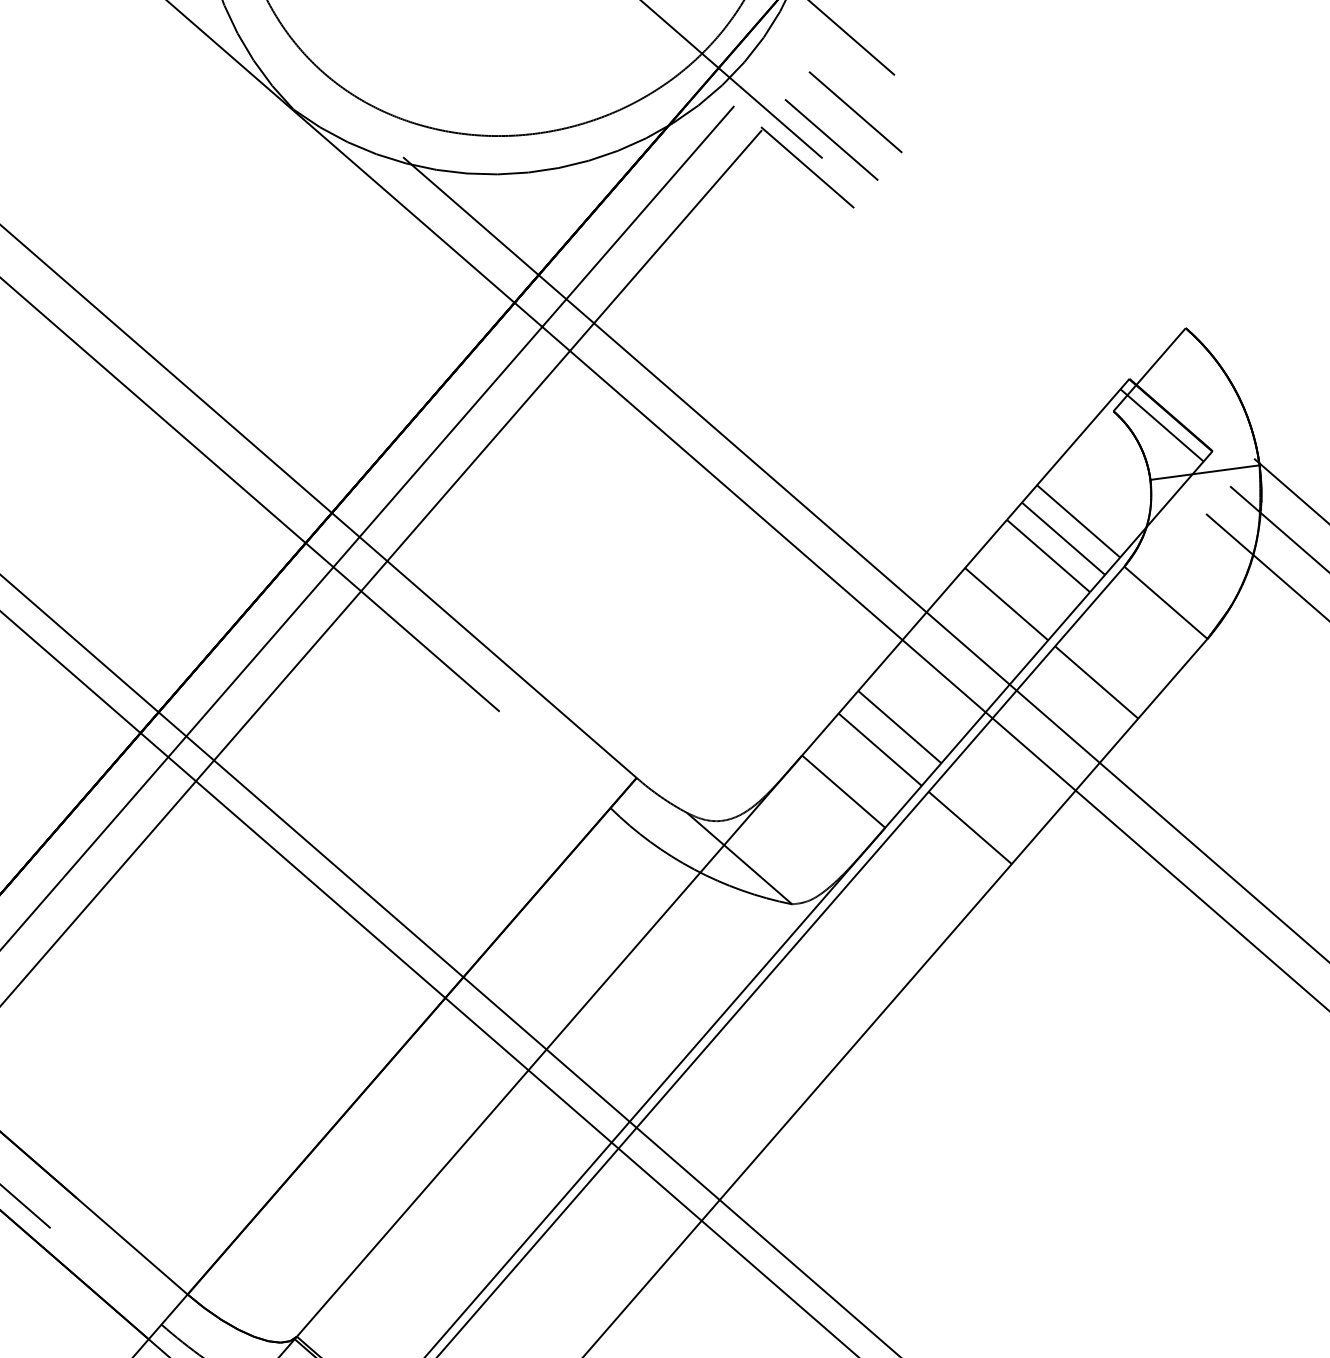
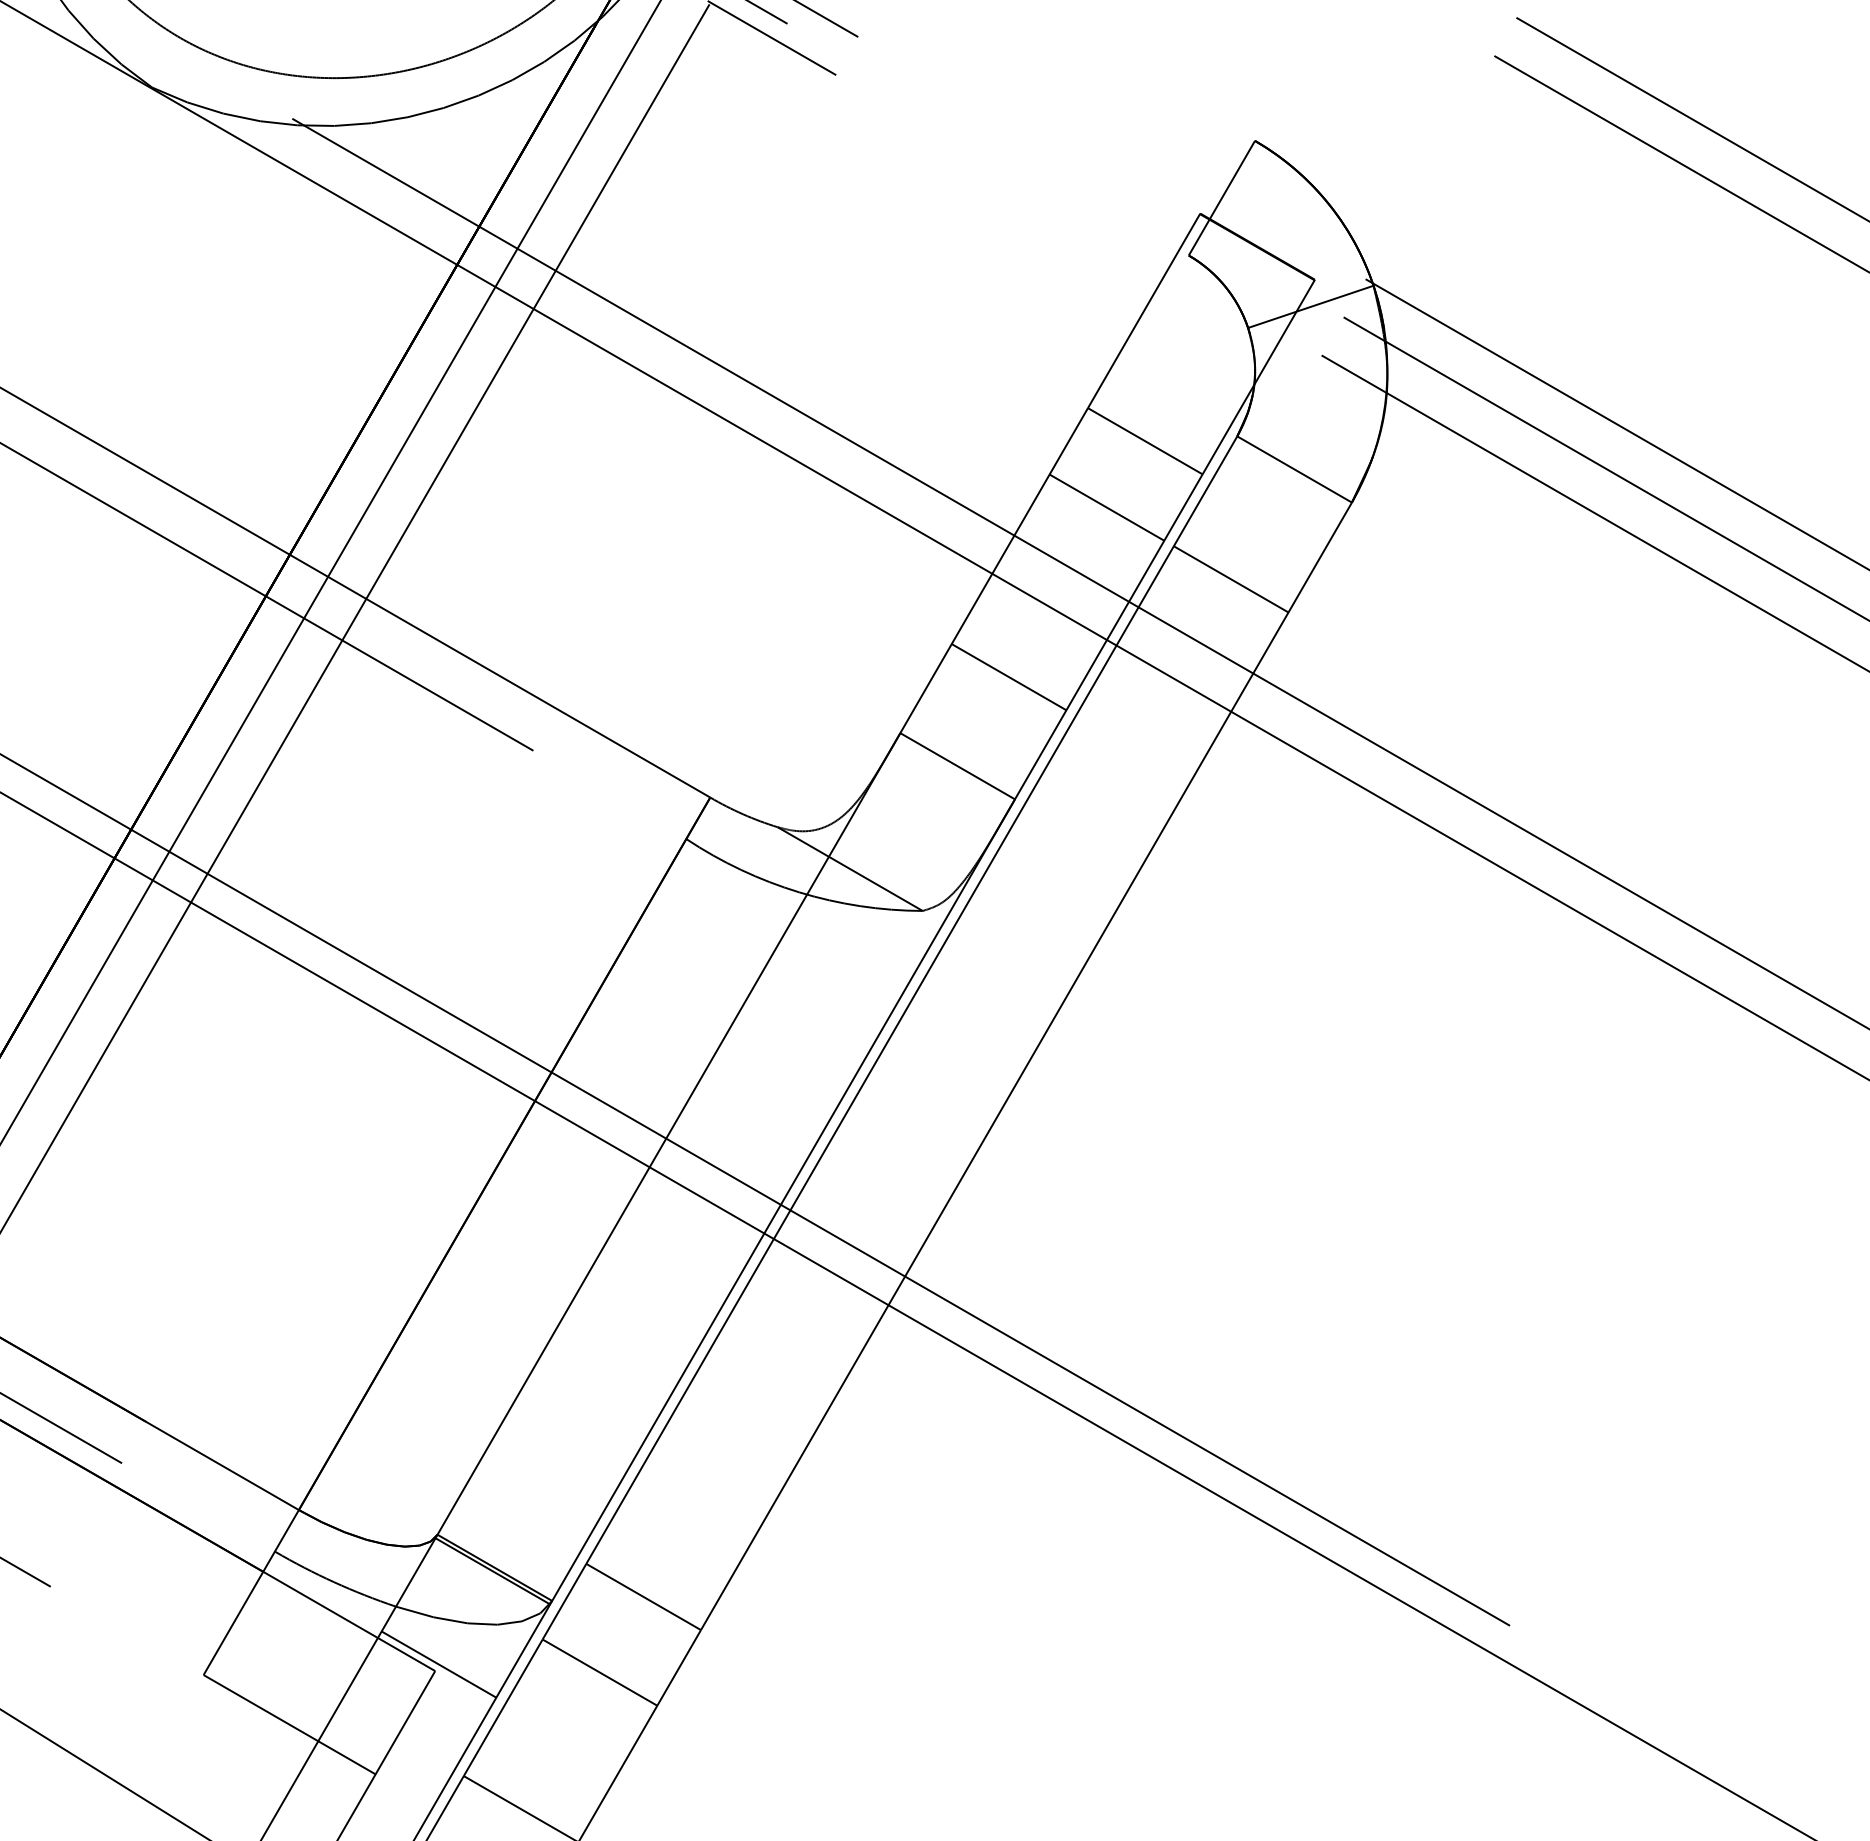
line: (1162, 425) -> (1249, 260), removed
line: (1078, 521) -> (1172, 393), removed
line: (1063, 538) -> (1158, 417), removed
line: (879, 749) -> (990, 708), removed
line: (970, 827) -> (1115, 779), removed

